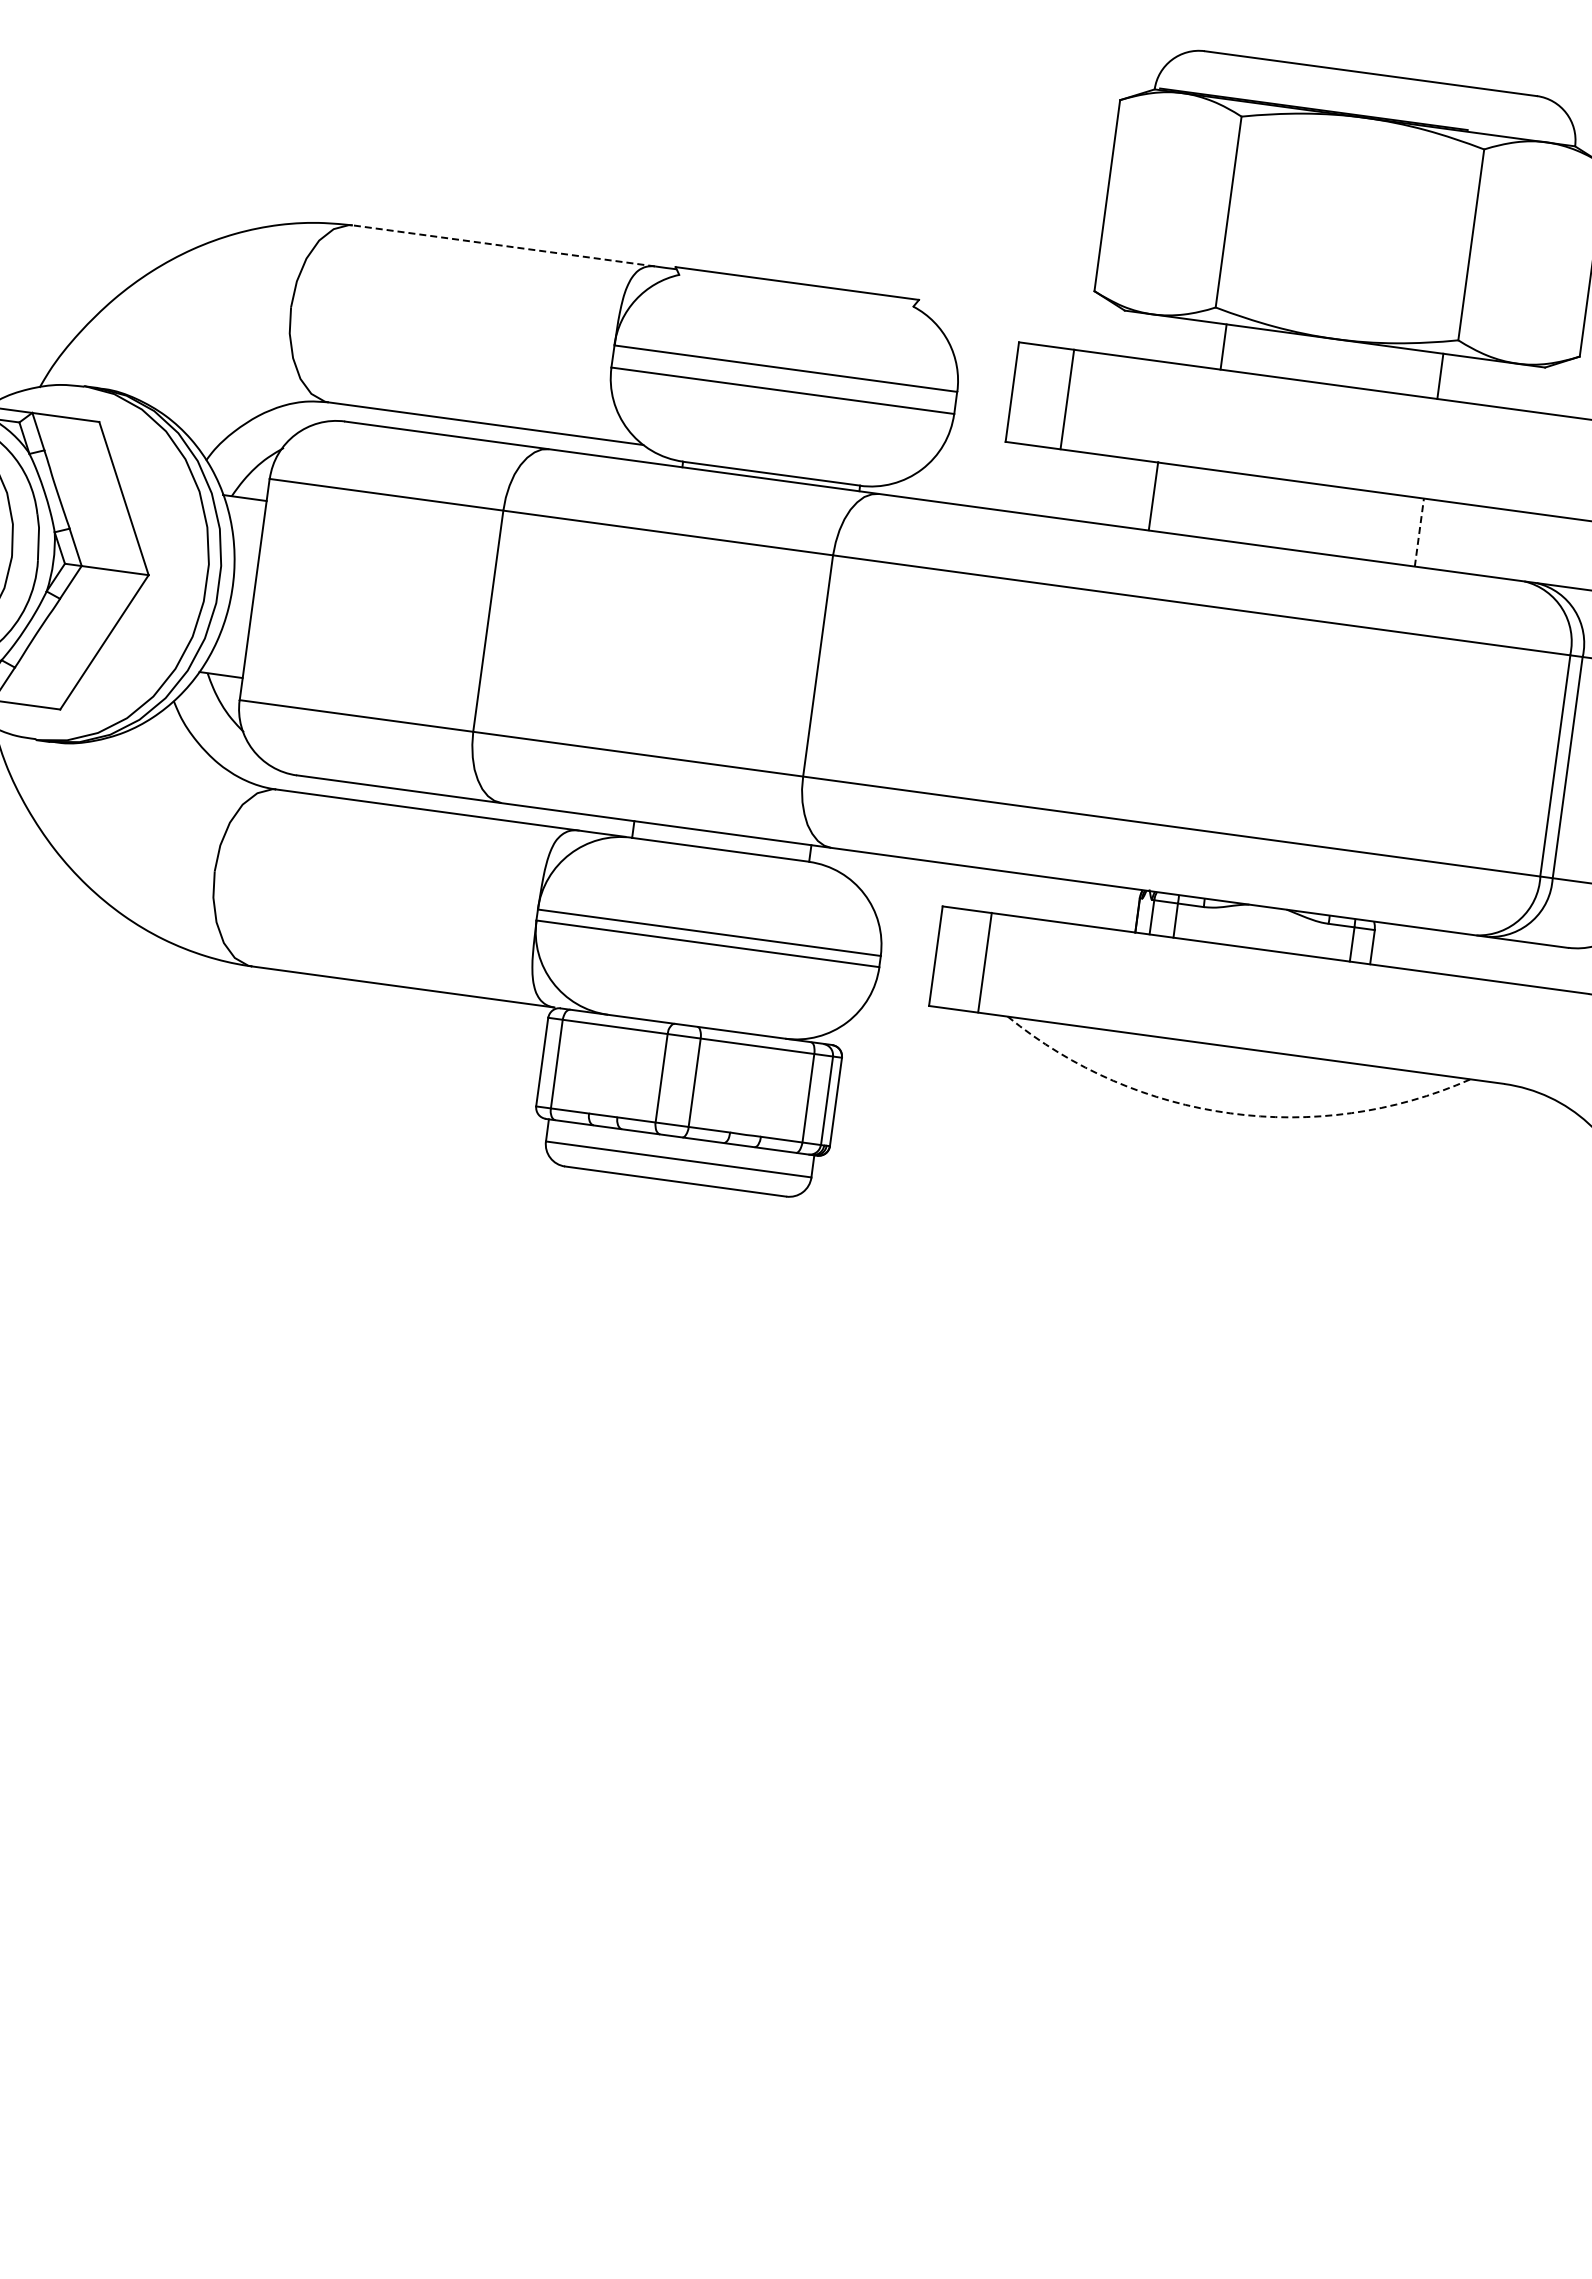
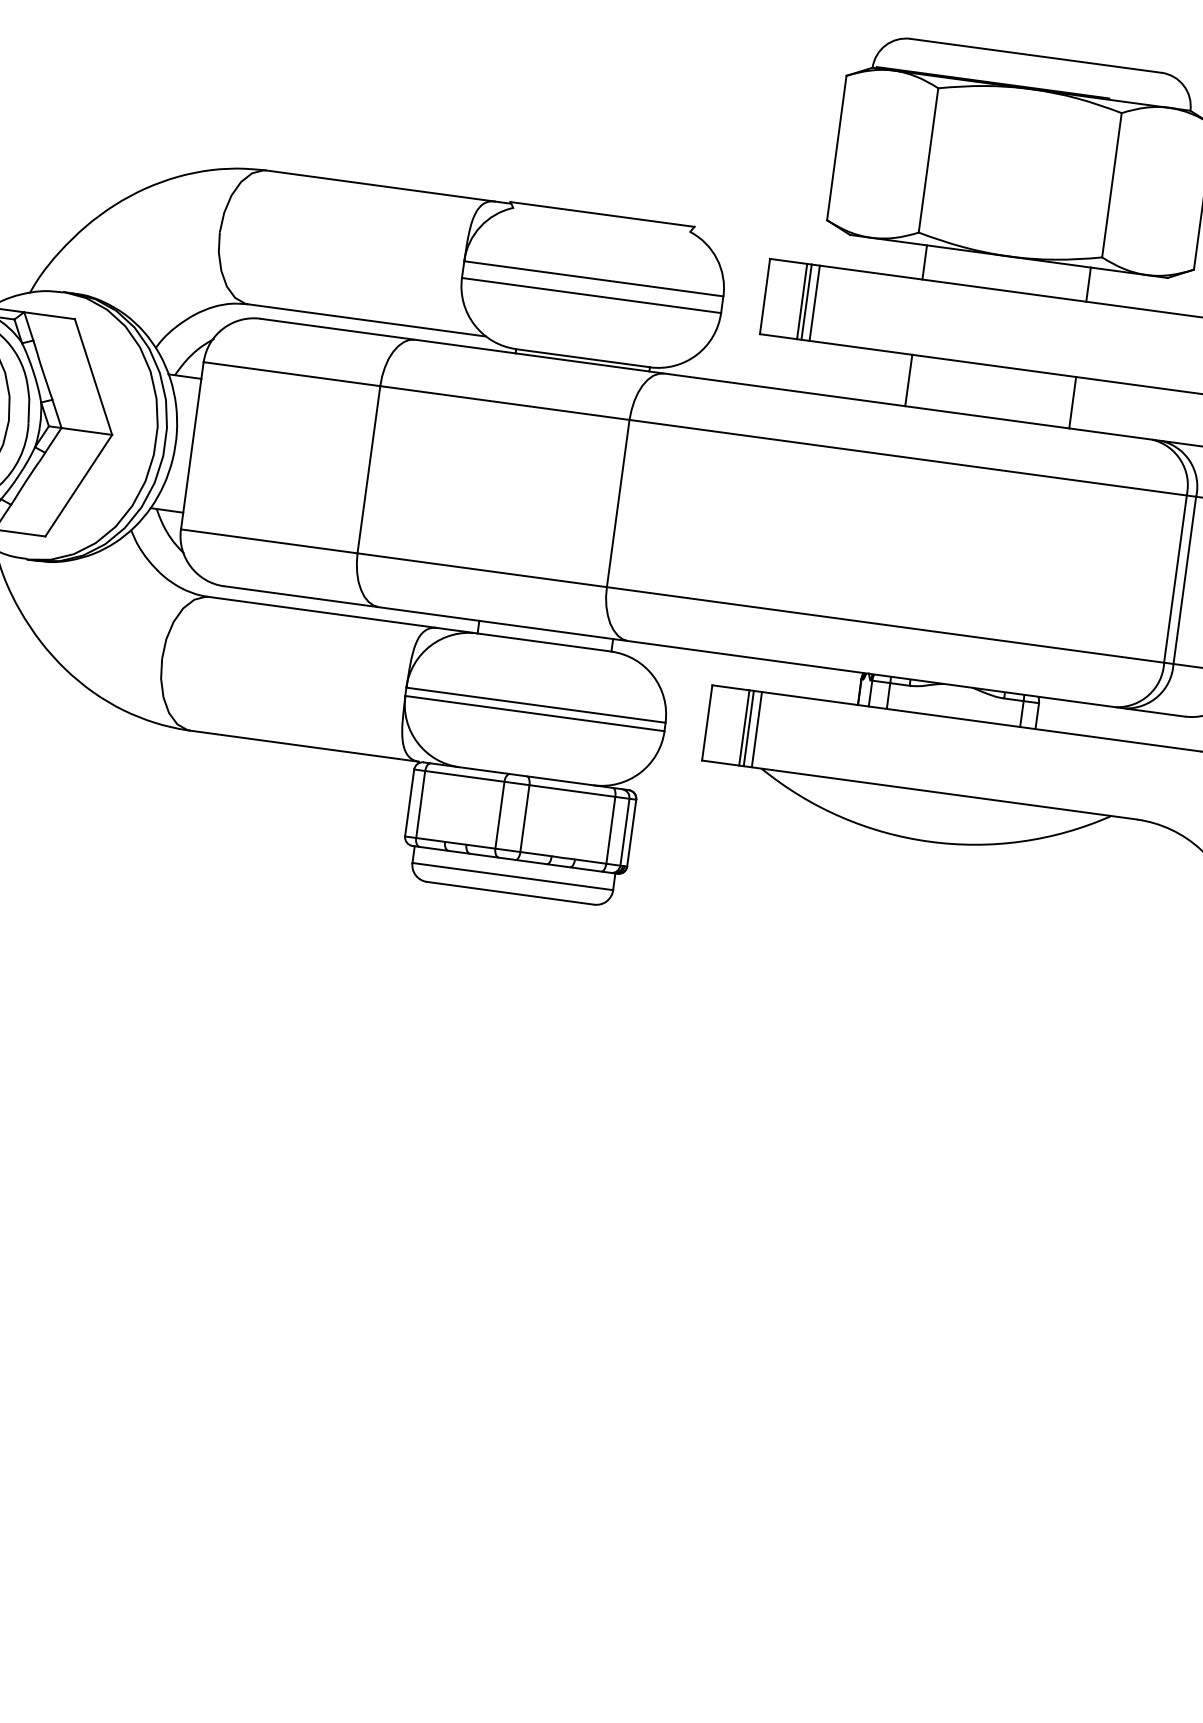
line: (503, 245) -> (380, 185), dashed -> solid
line: (1061, 398) -> (802, 301), added
line: (1077, 400) -> (814, 302), added
line: (1153, 496) -> (908, 380), moved
line: (1419, 532) -> (1072, 402), dashed -> solid
line: (990, 963) -> (748, 728), added
line: (1001, 964) -> (756, 729), added
arc: (1230, 1113) -> (929, 841), dashed -> solid

